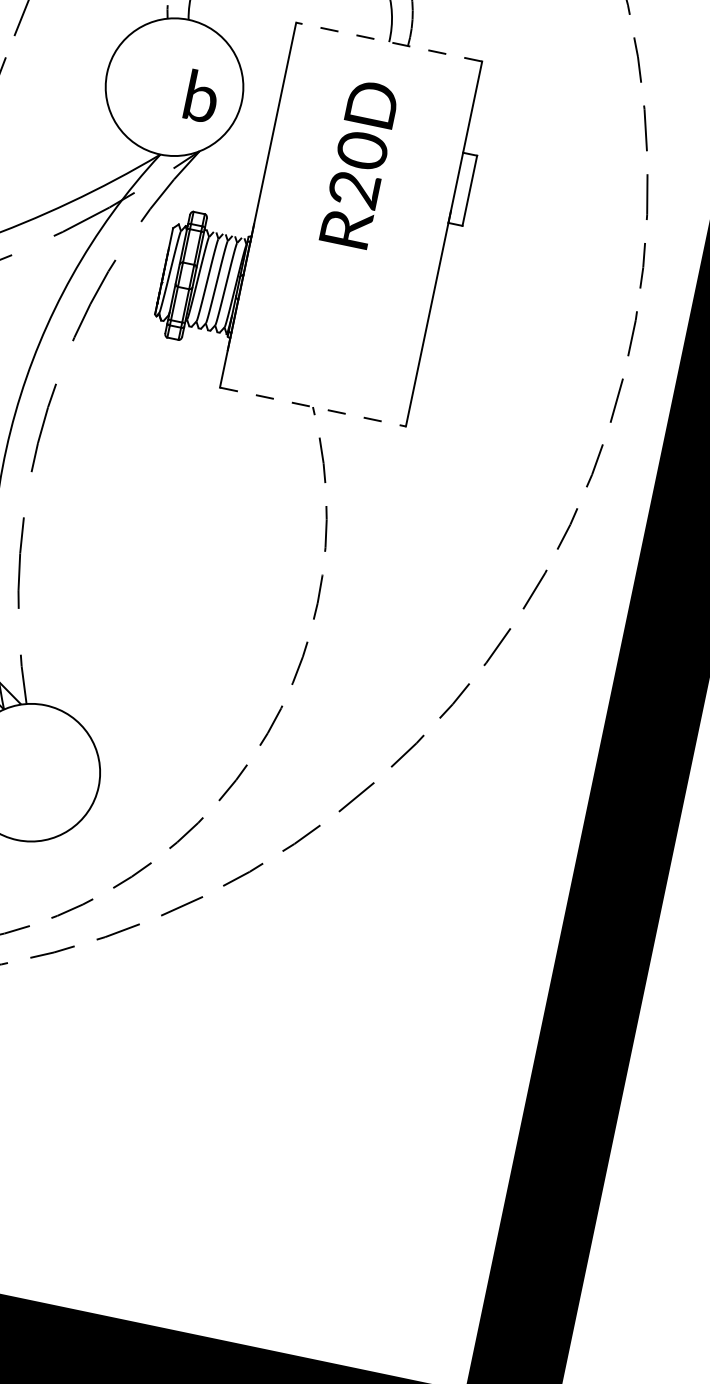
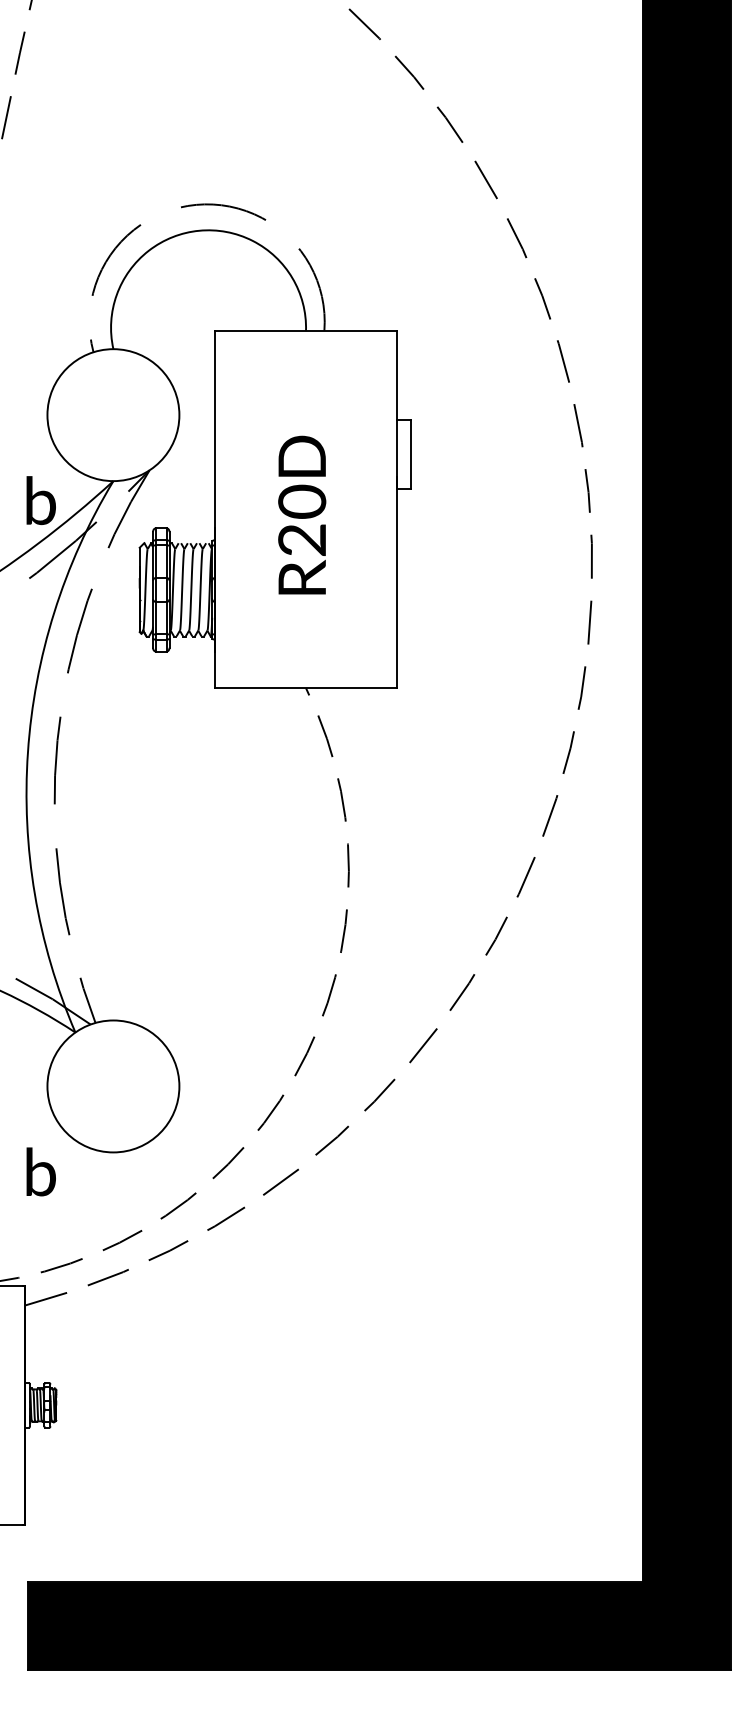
line: (388, 41) -> (305, 330), dashed -> solid
text: (201, 96) -> (40, 500), moved
text: (360, 163) -> (302, 514), moved
line: (313, 407) -> (306, 688), dashed -> solid

